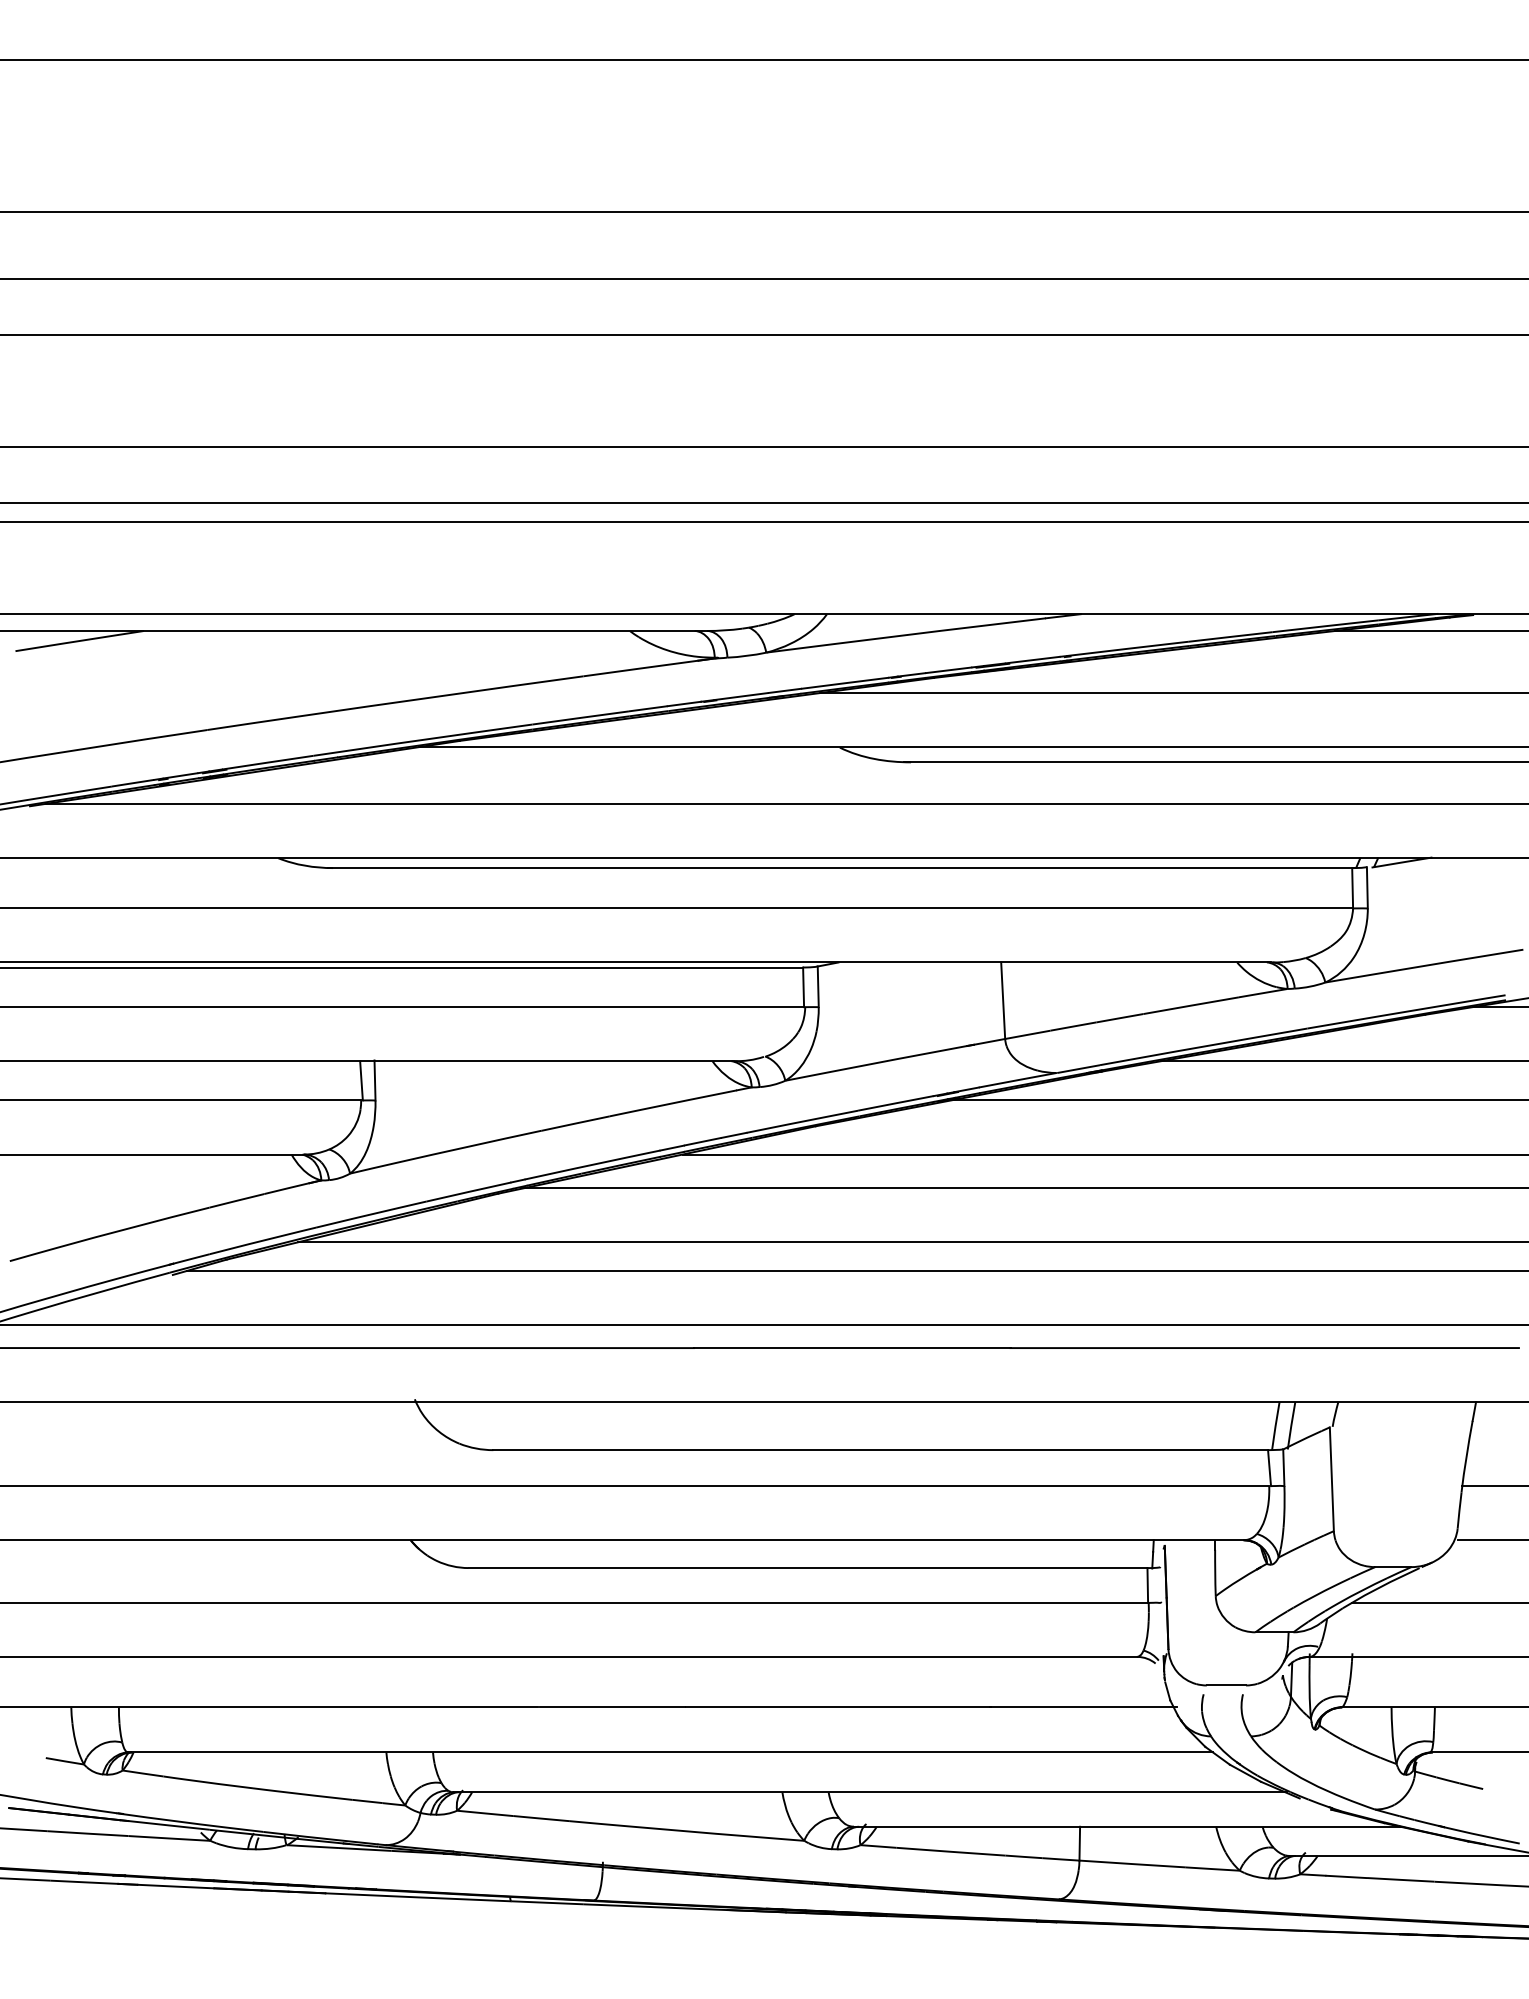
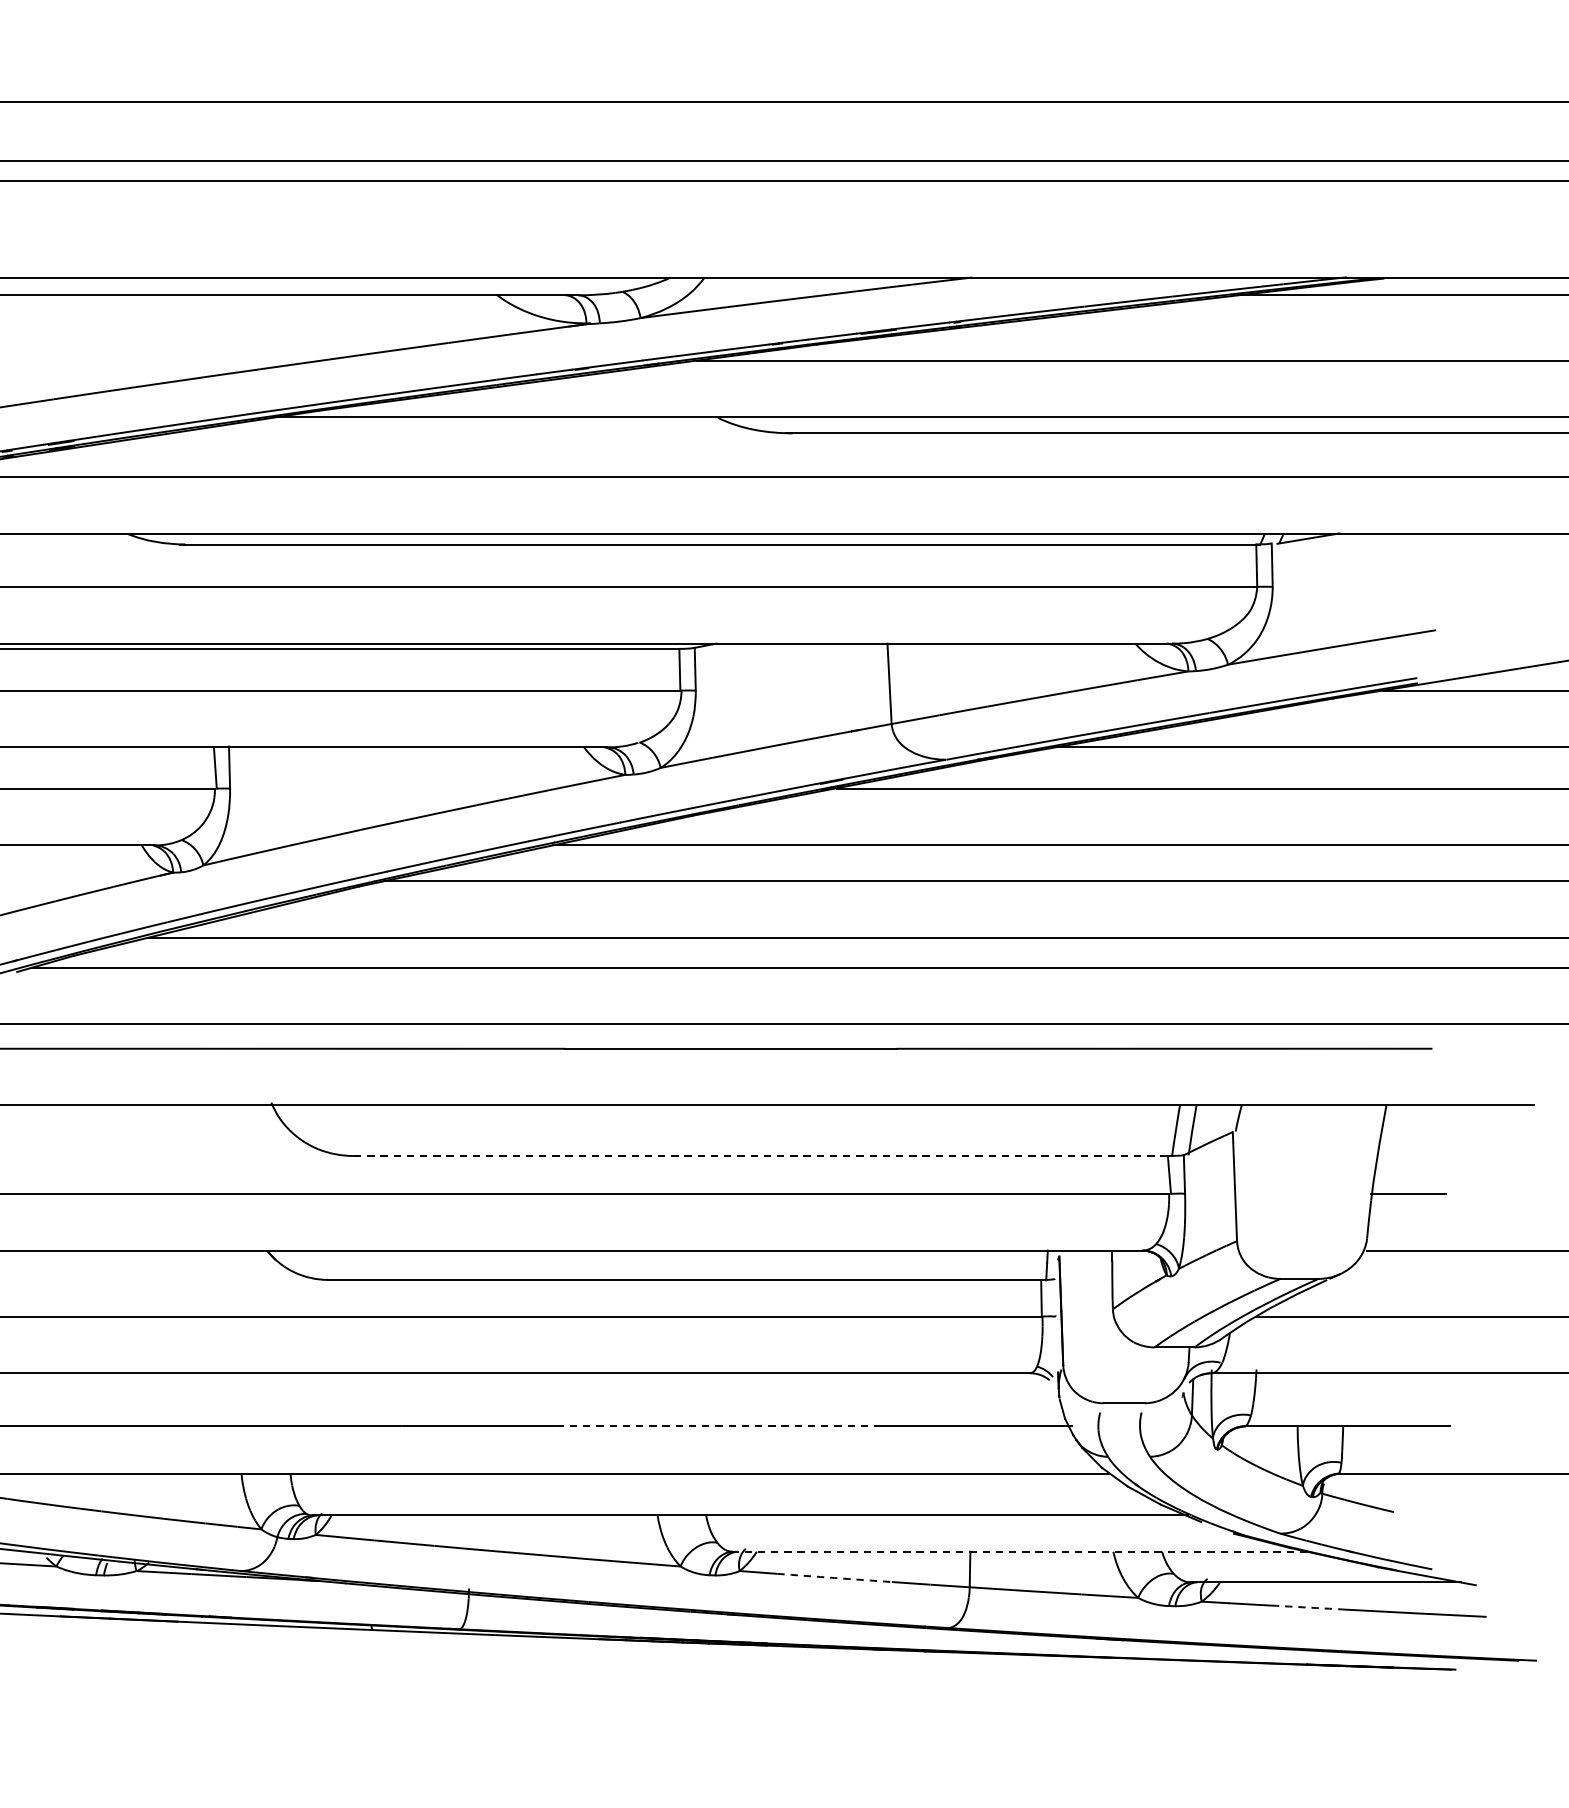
line: (881, 1450) -> (761, 1156), solid -> dashed
line: (839, 1707) -> (717, 1426), solid -> dashed
line: (1126, 1826) -> (1019, 1551), solid -> dashed
arc: (950, 1851) -> (834, 1577), solid -> dashed
arc: (1400, 1879) -> (1307, 1607), solid -> dashed

